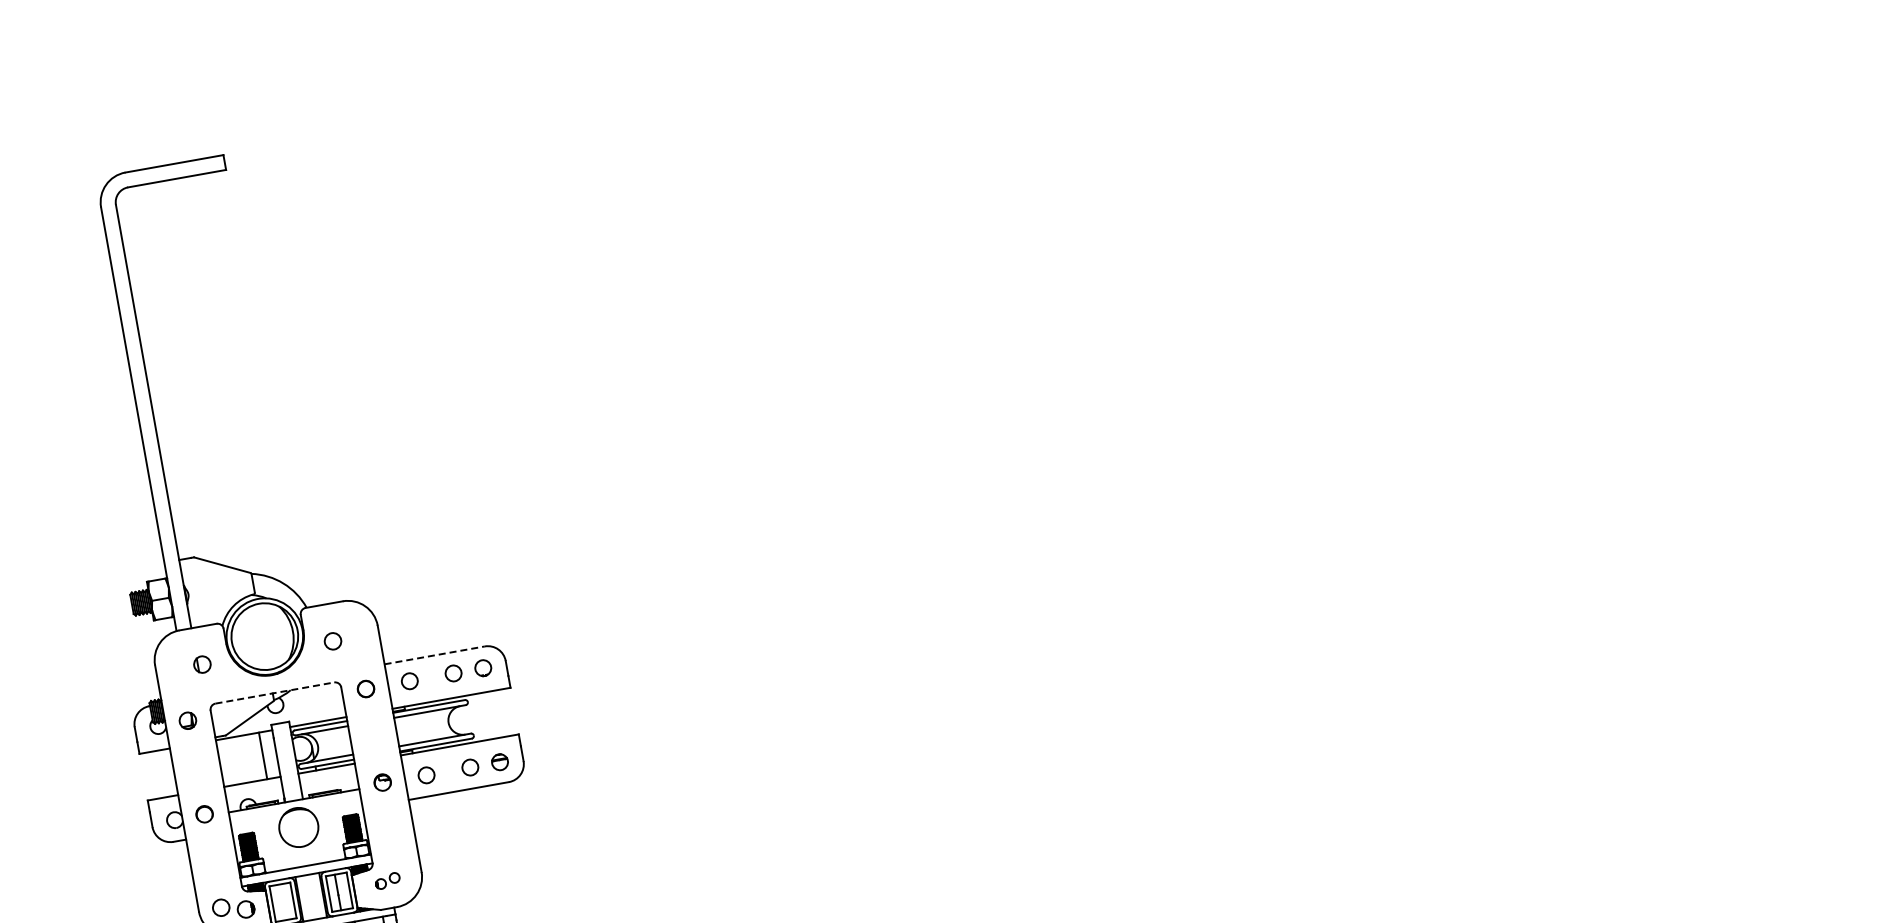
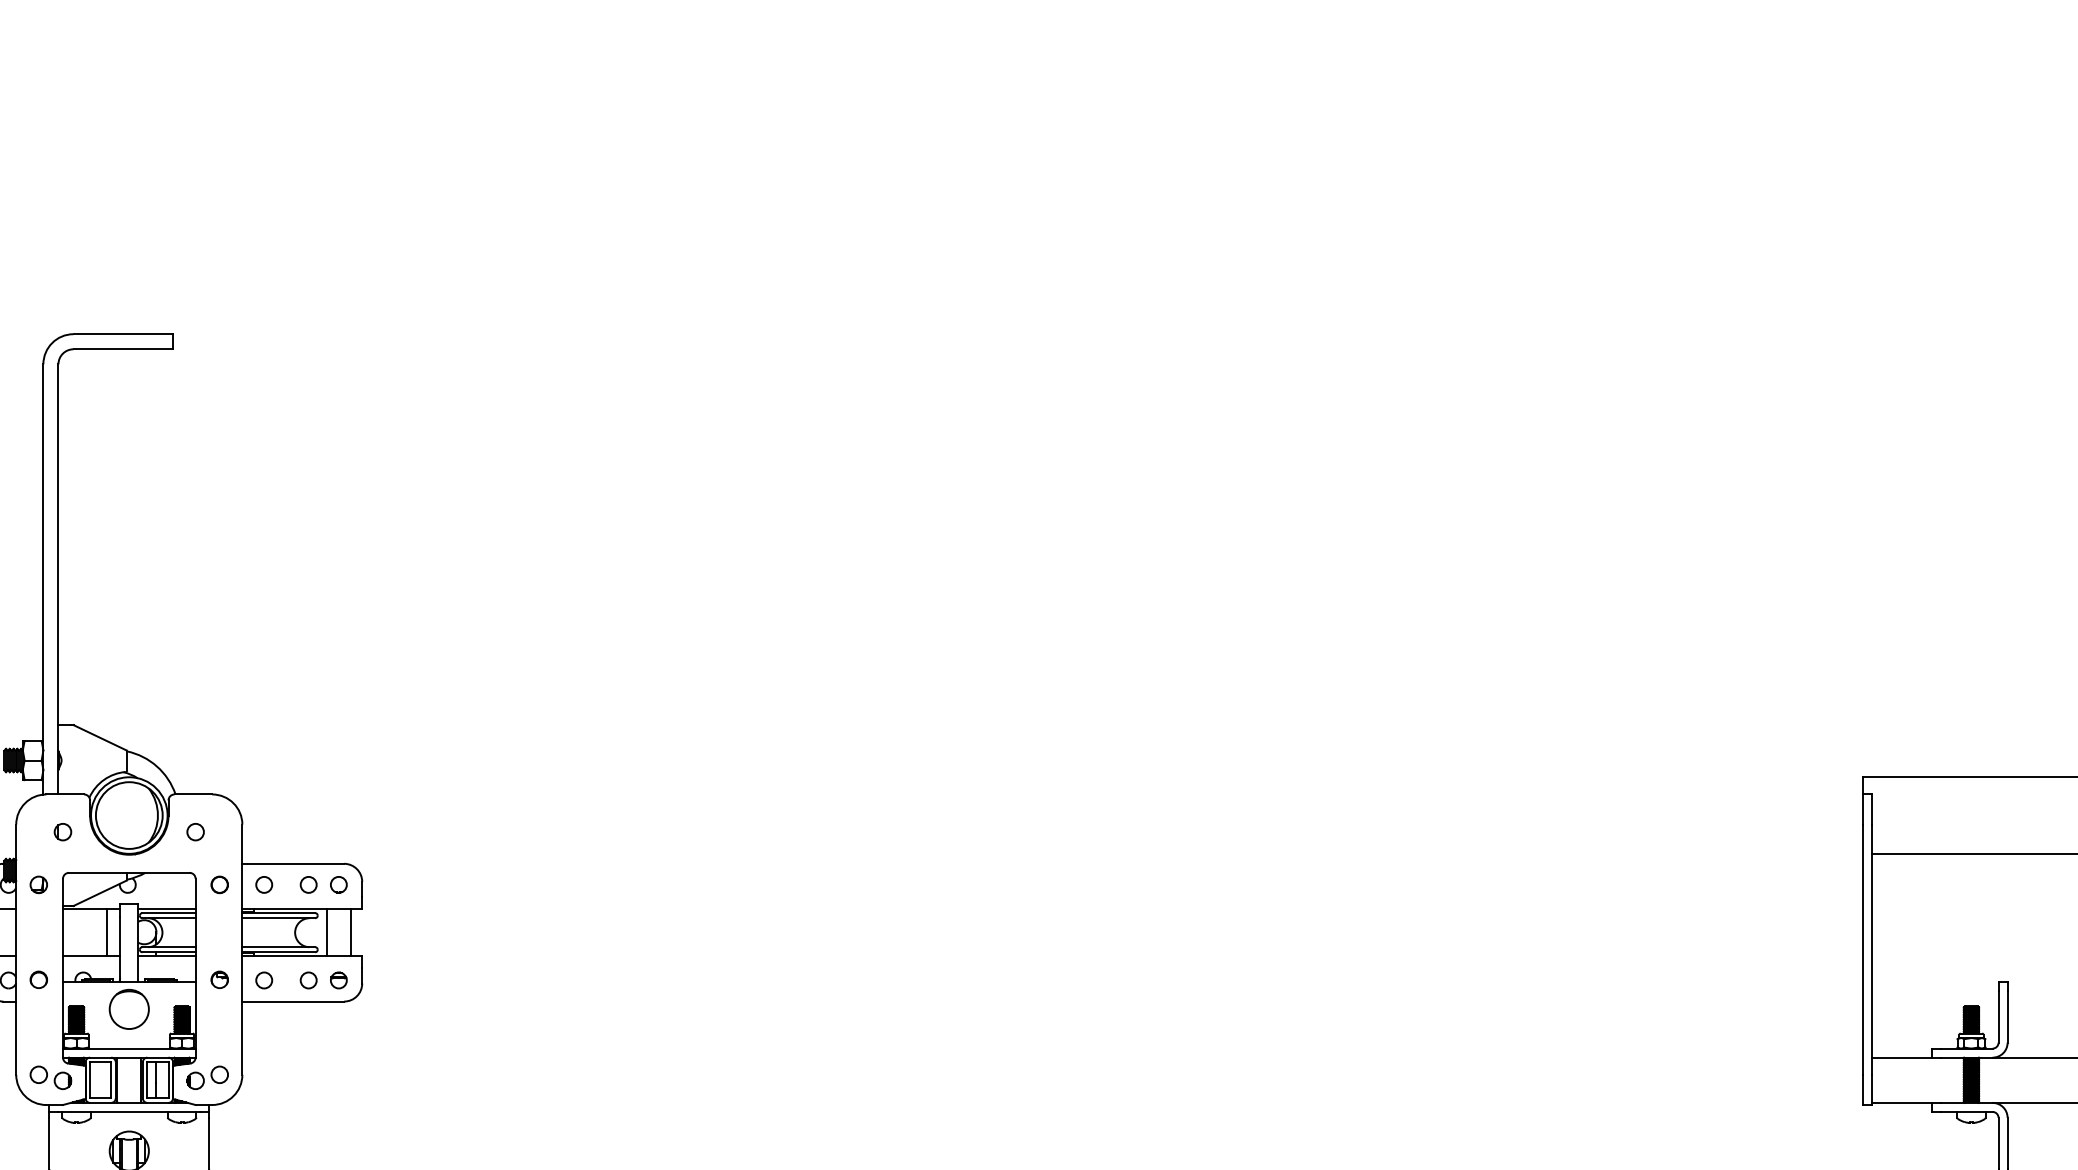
line: (434, 655) -> (293, 863), dashed -> solid
line: (275, 692) -> (129, 872), dashed -> solid
line: (503, 712) -> (350, 932), added
line: (479, 717) -> (326, 932), added
part: (387, 880) -> (207, 1077), size x1.67

